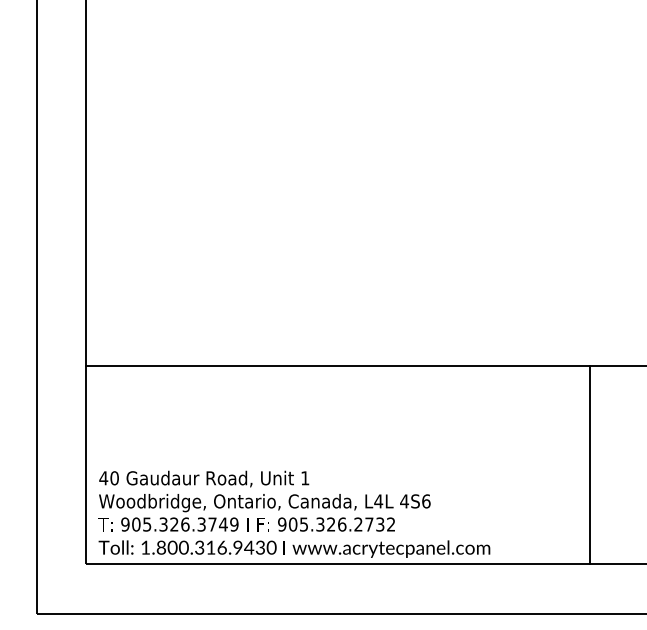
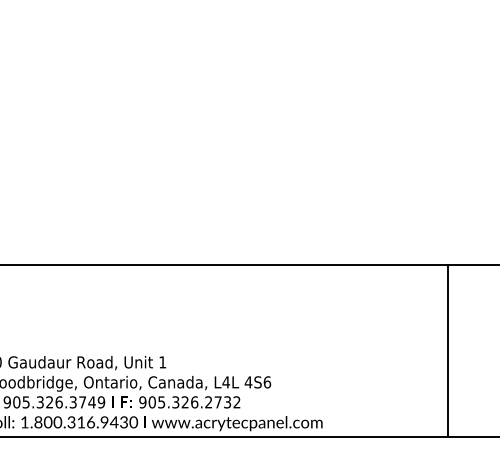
line: (590, 464) -> (448, 350), moved

